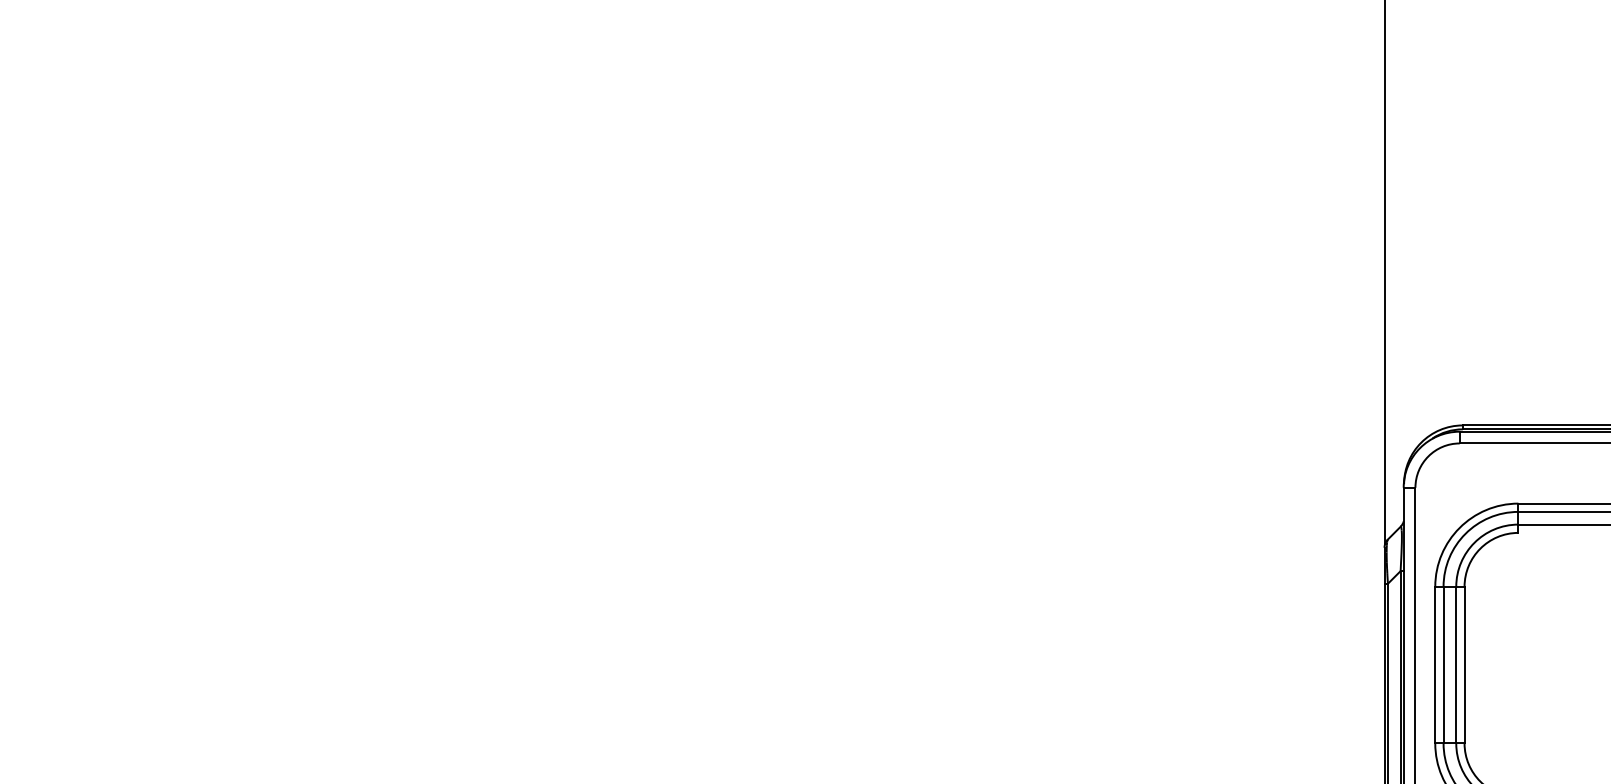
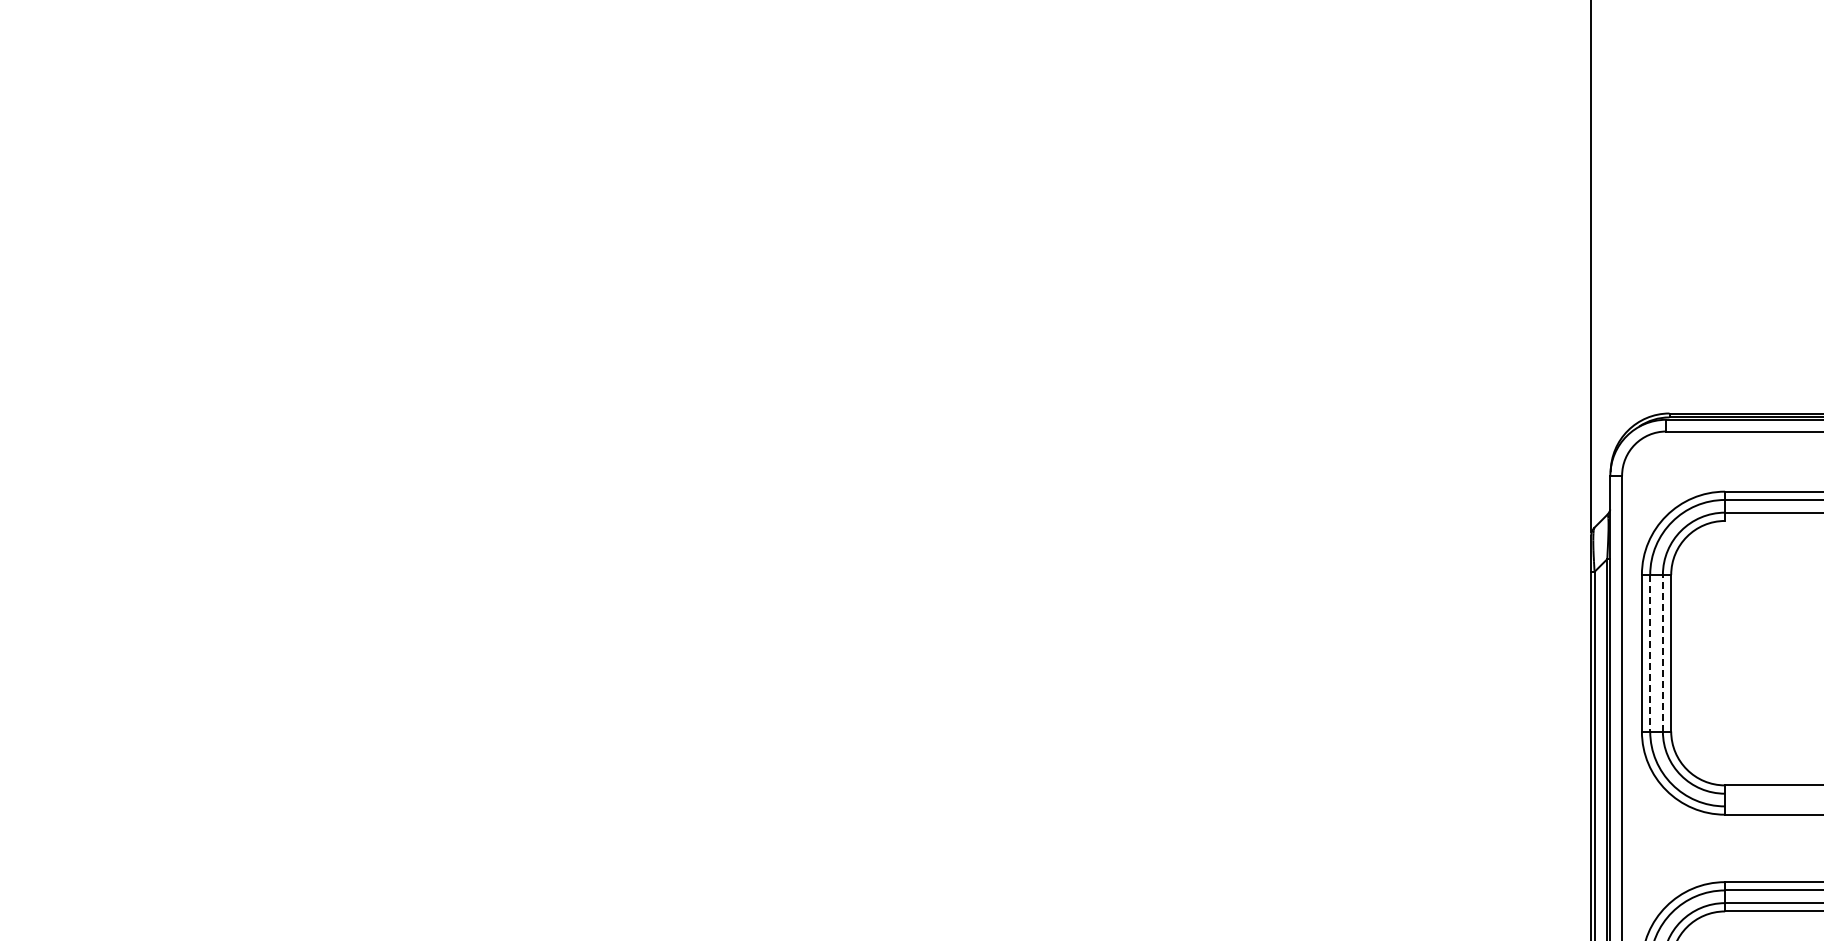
line: (1455, 664) -> (1662, 652), solid -> dashed
line: (1443, 665) -> (1650, 653), solid -> dashed

